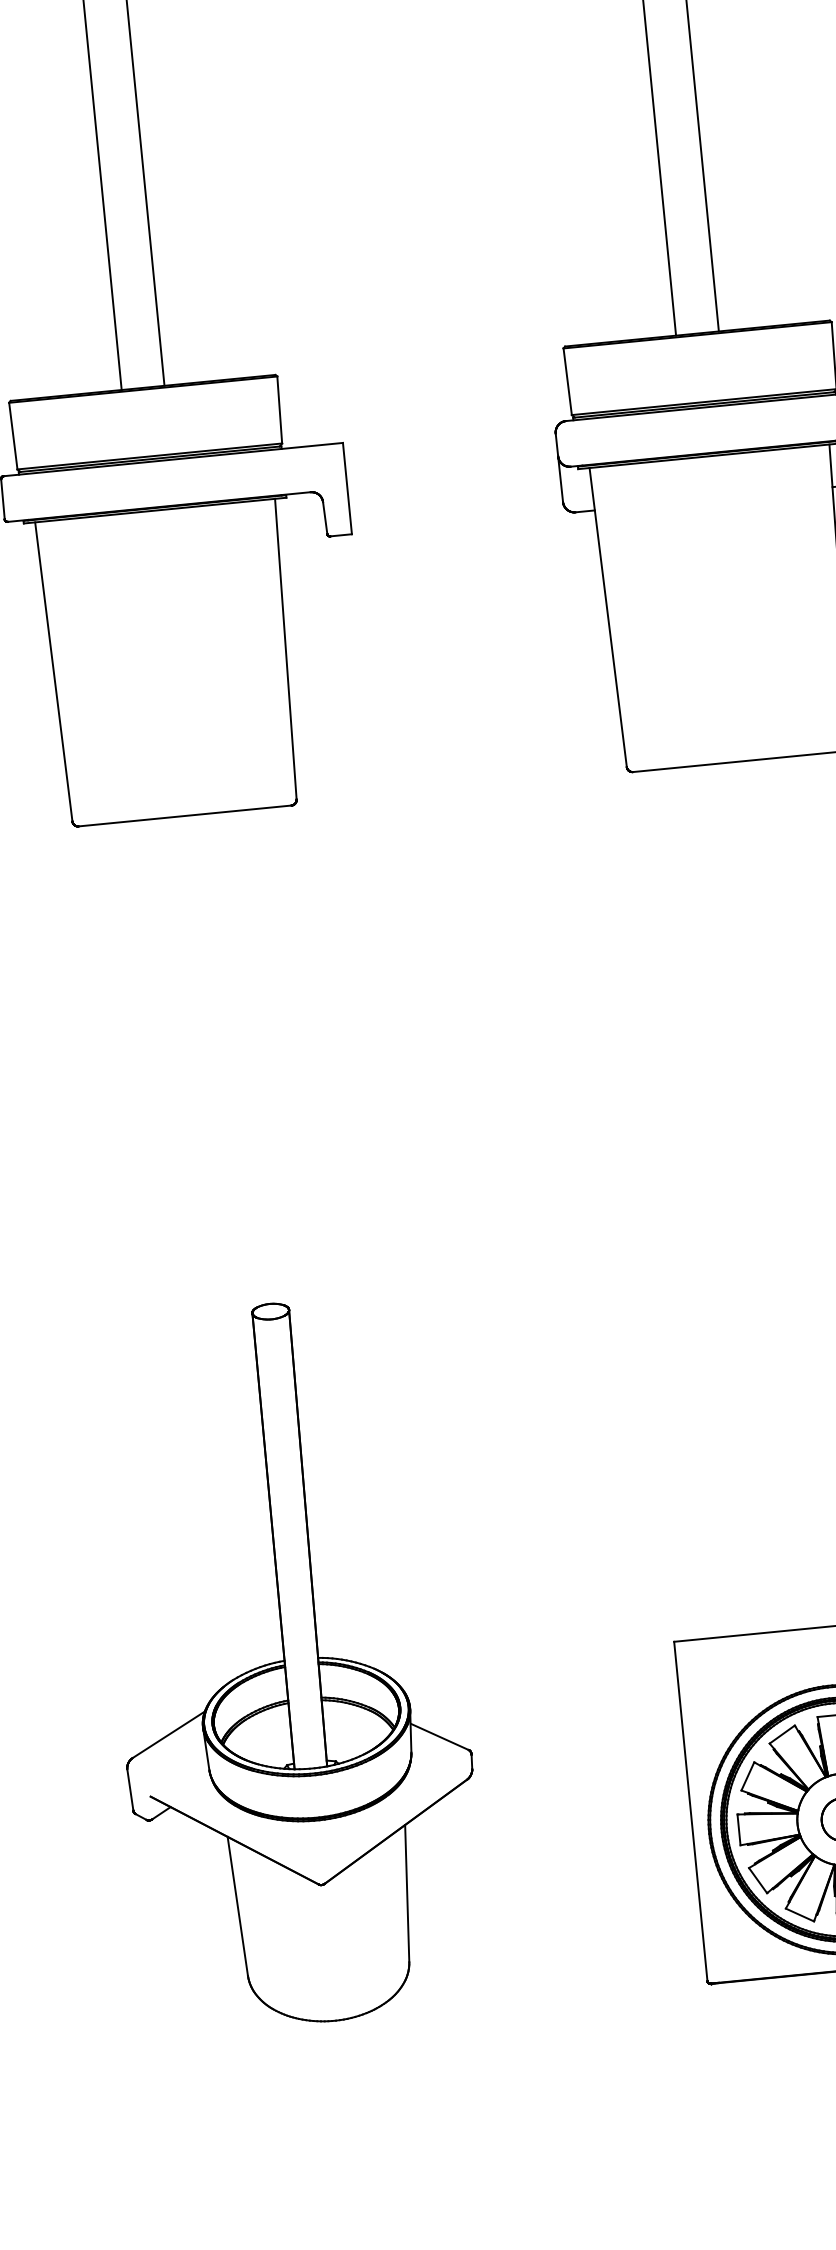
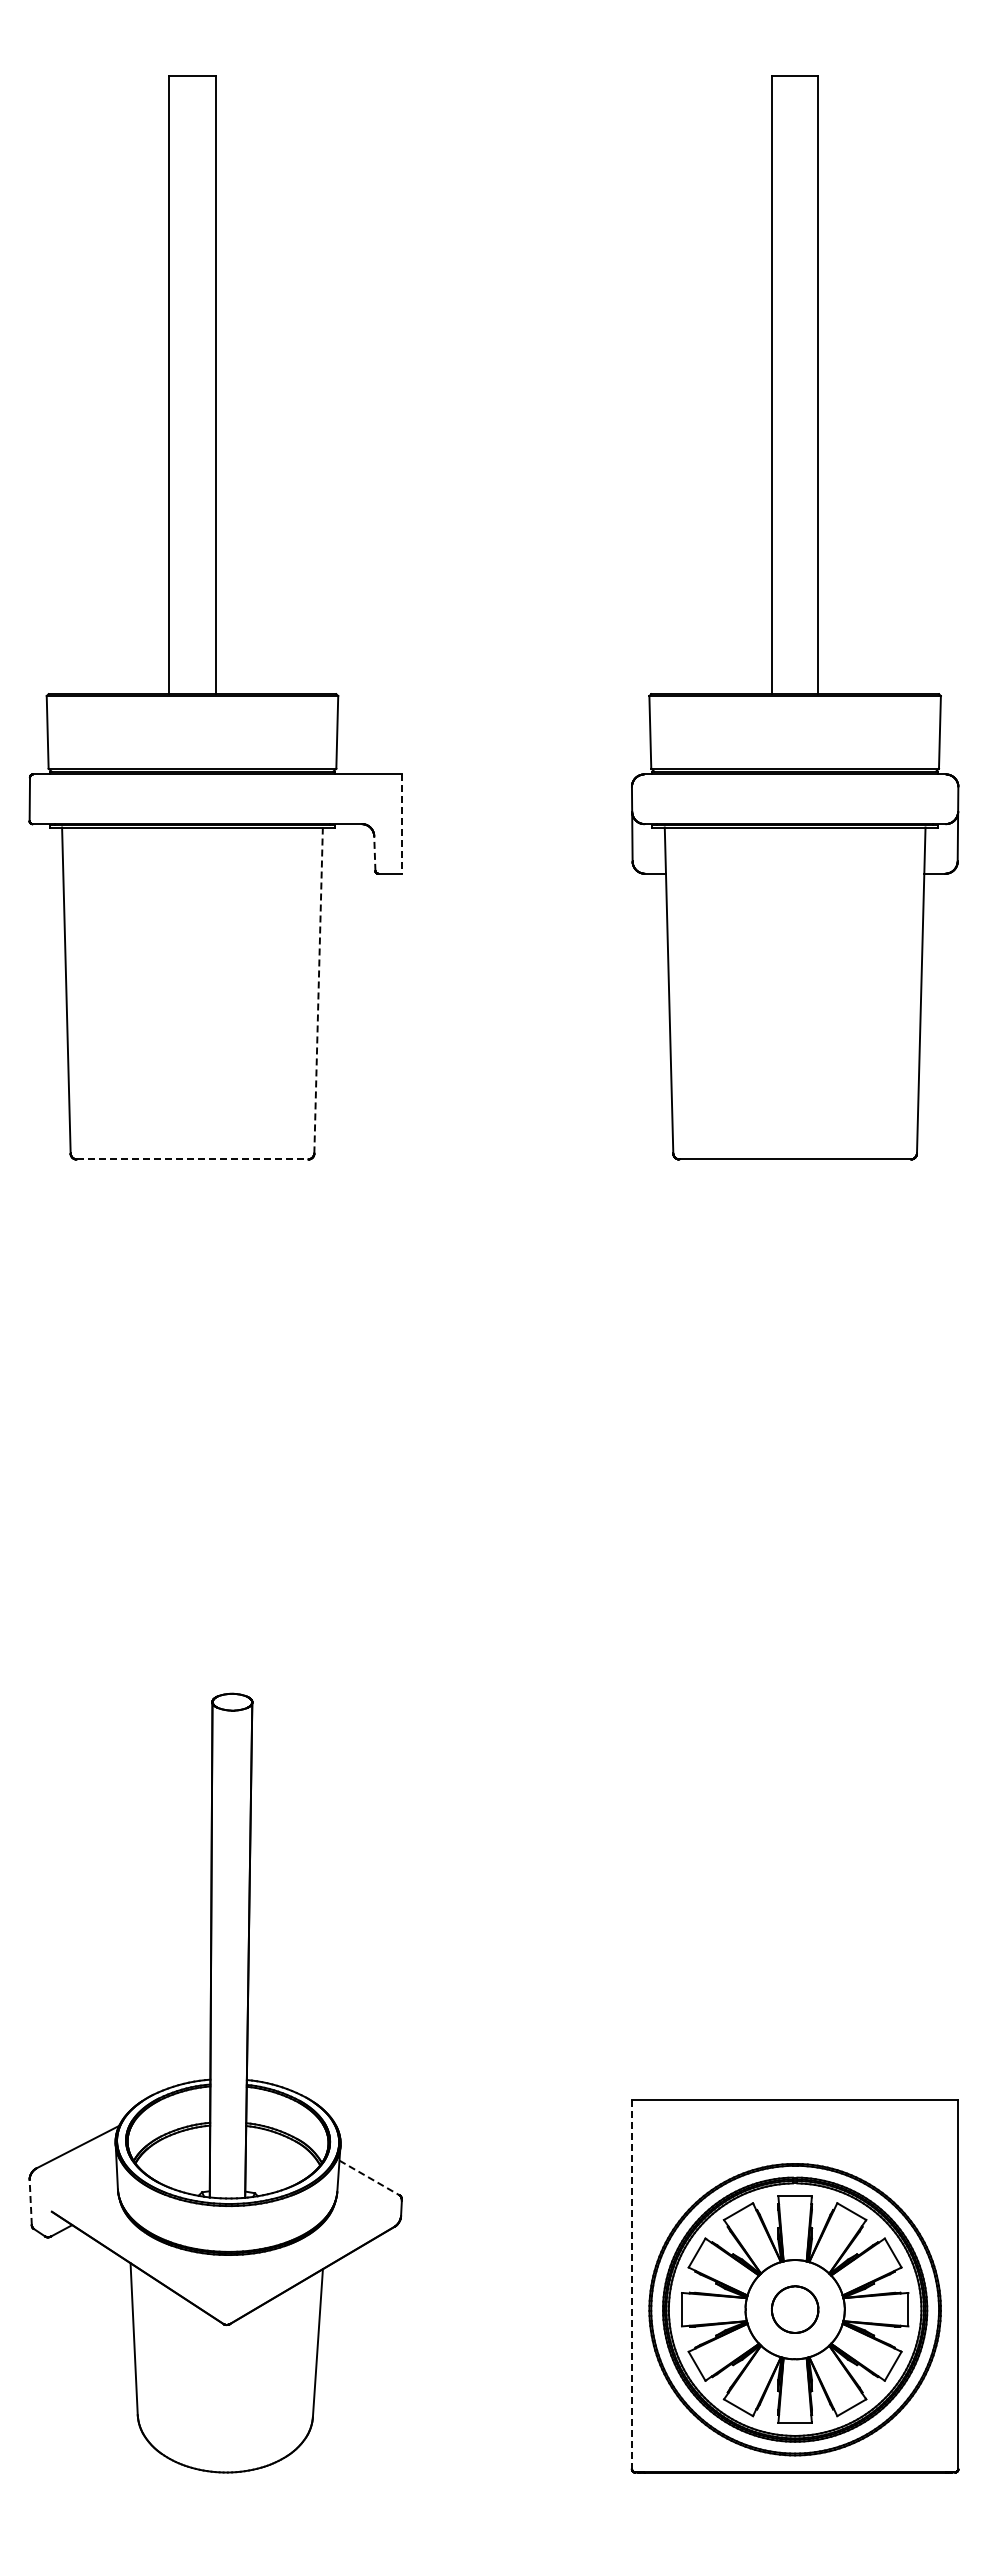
line: (347, 488) -> (401, 824), solid -> dashed
line: (324, 517) -> (374, 852), solid -> dashed
line: (285, 648) -> (318, 989), solid -> dashed
line: (185, 816) -> (192, 1159), solid -> dashed
line: (439, 1736) -> (369, 2177), solid -> dashed
line: (130, 1790) -> (30, 2202), solid -> dashed
line: (690, 1812) -> (631, 2285), solid -> dashed

